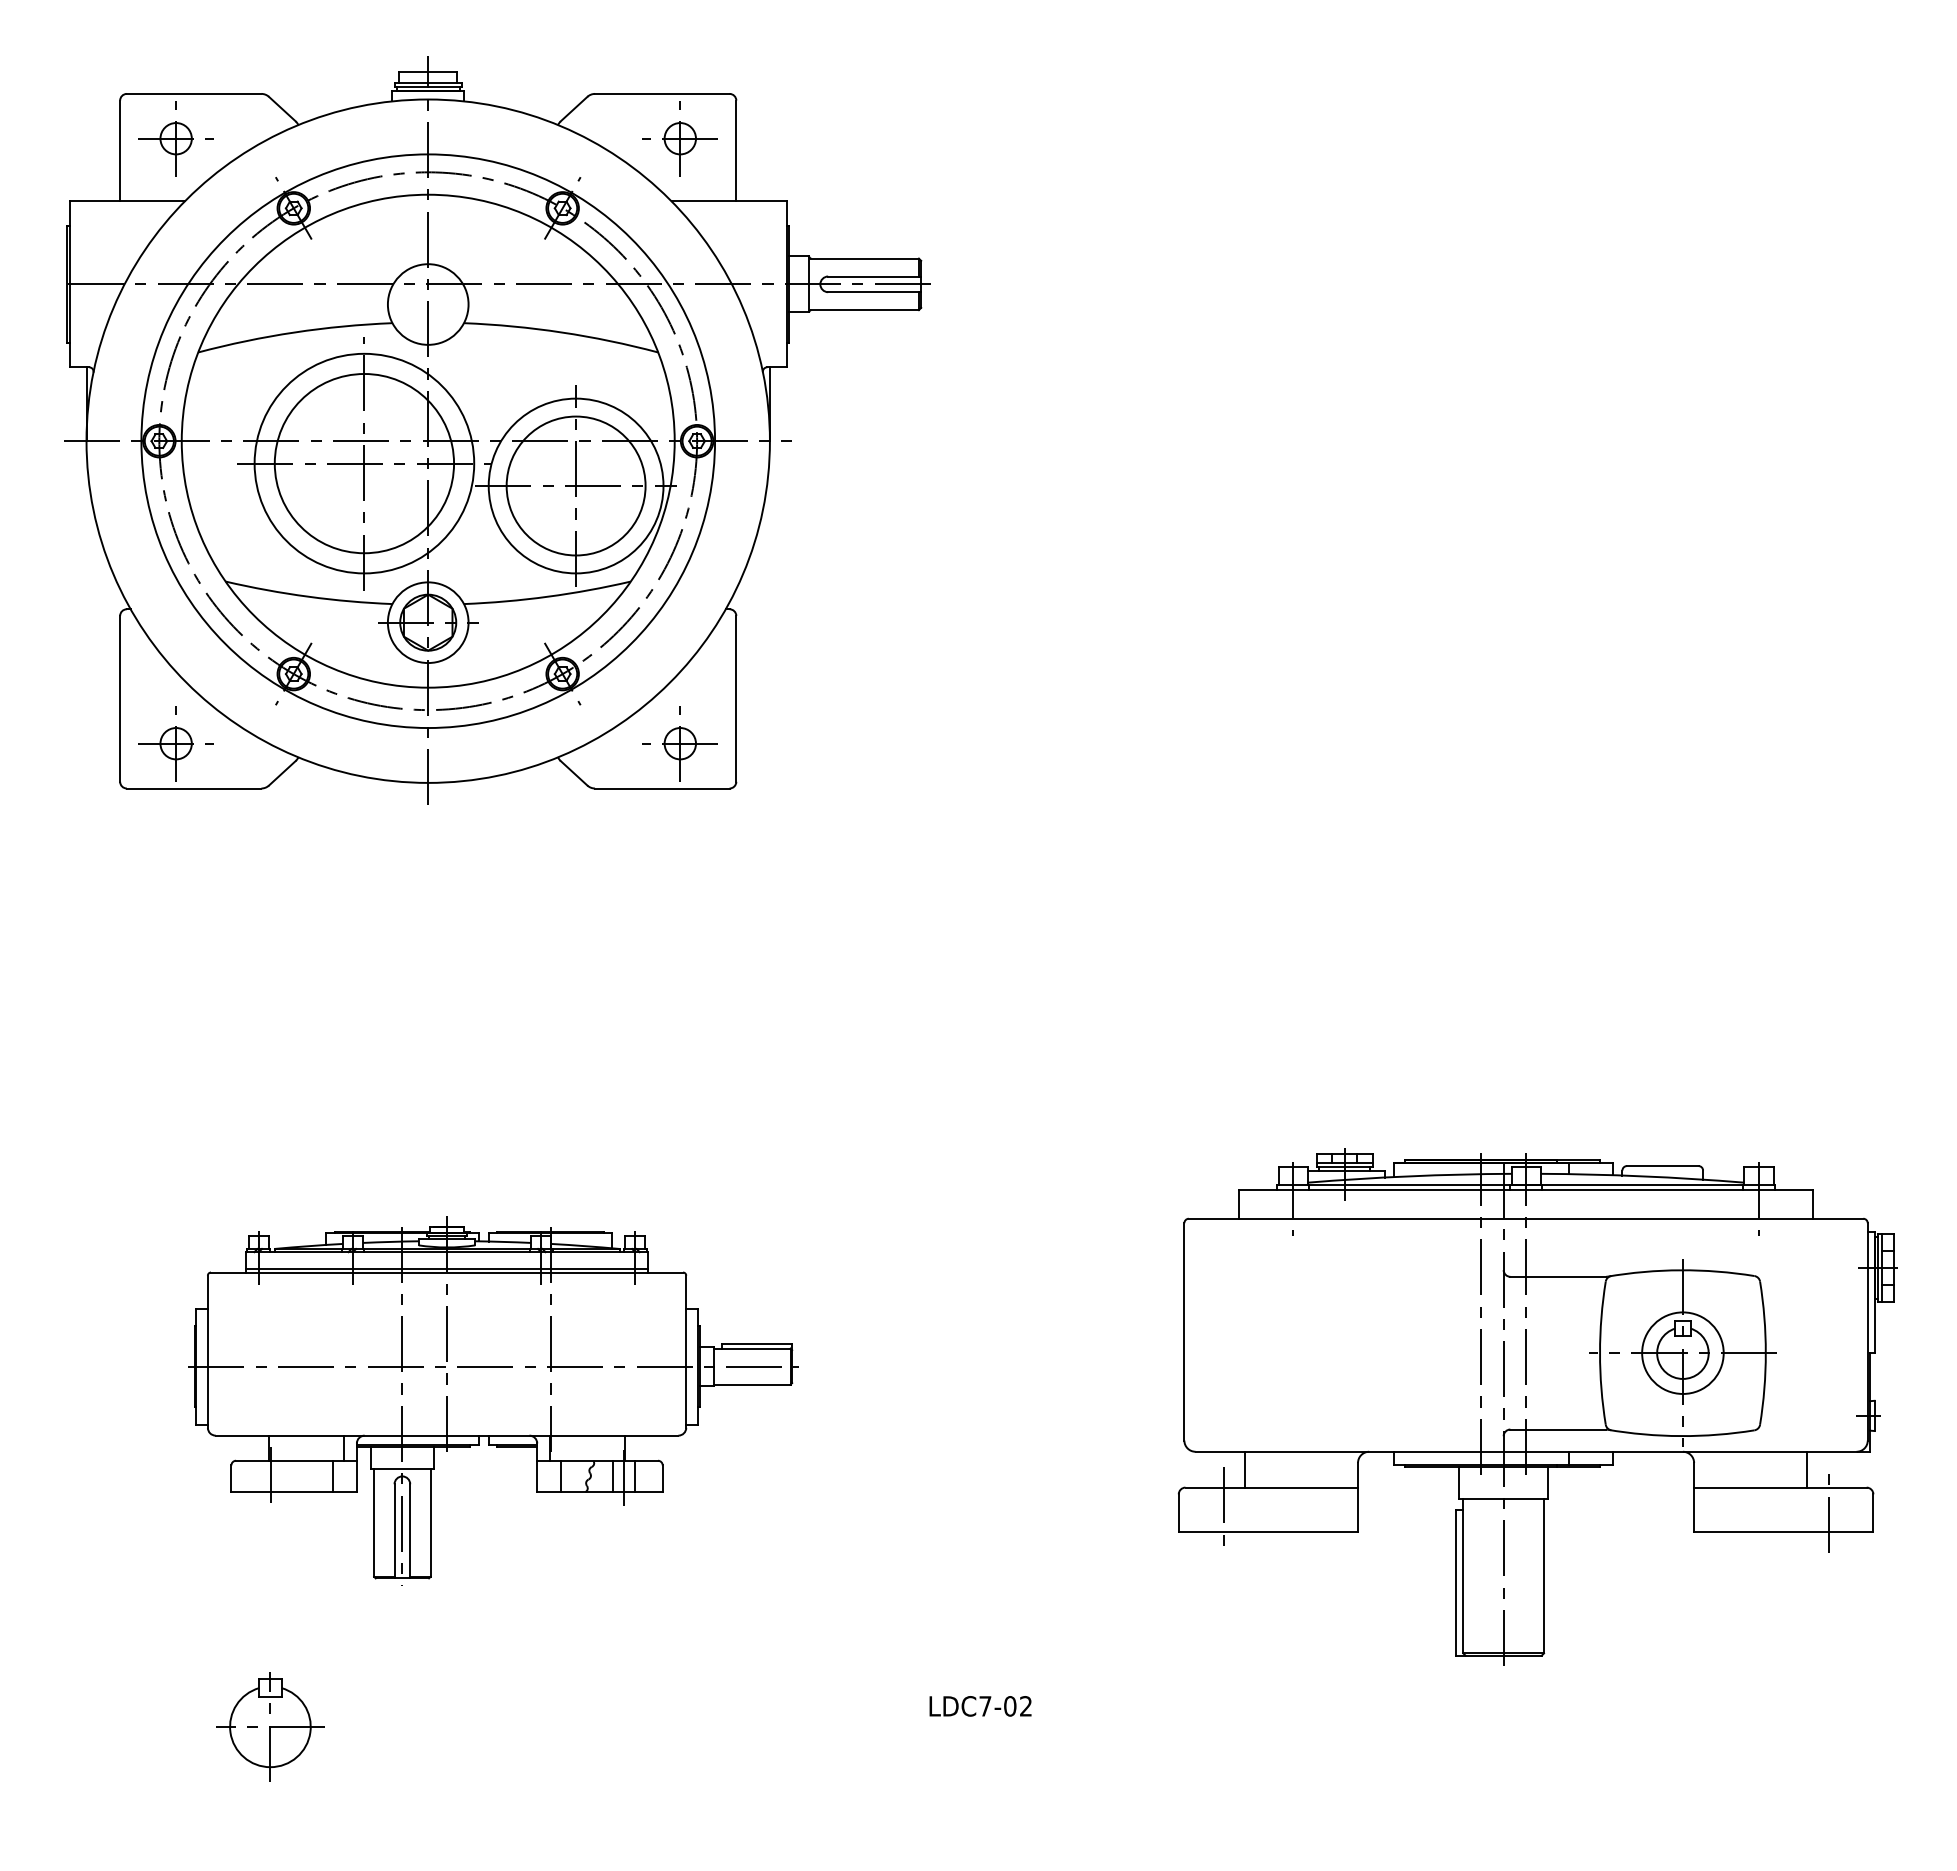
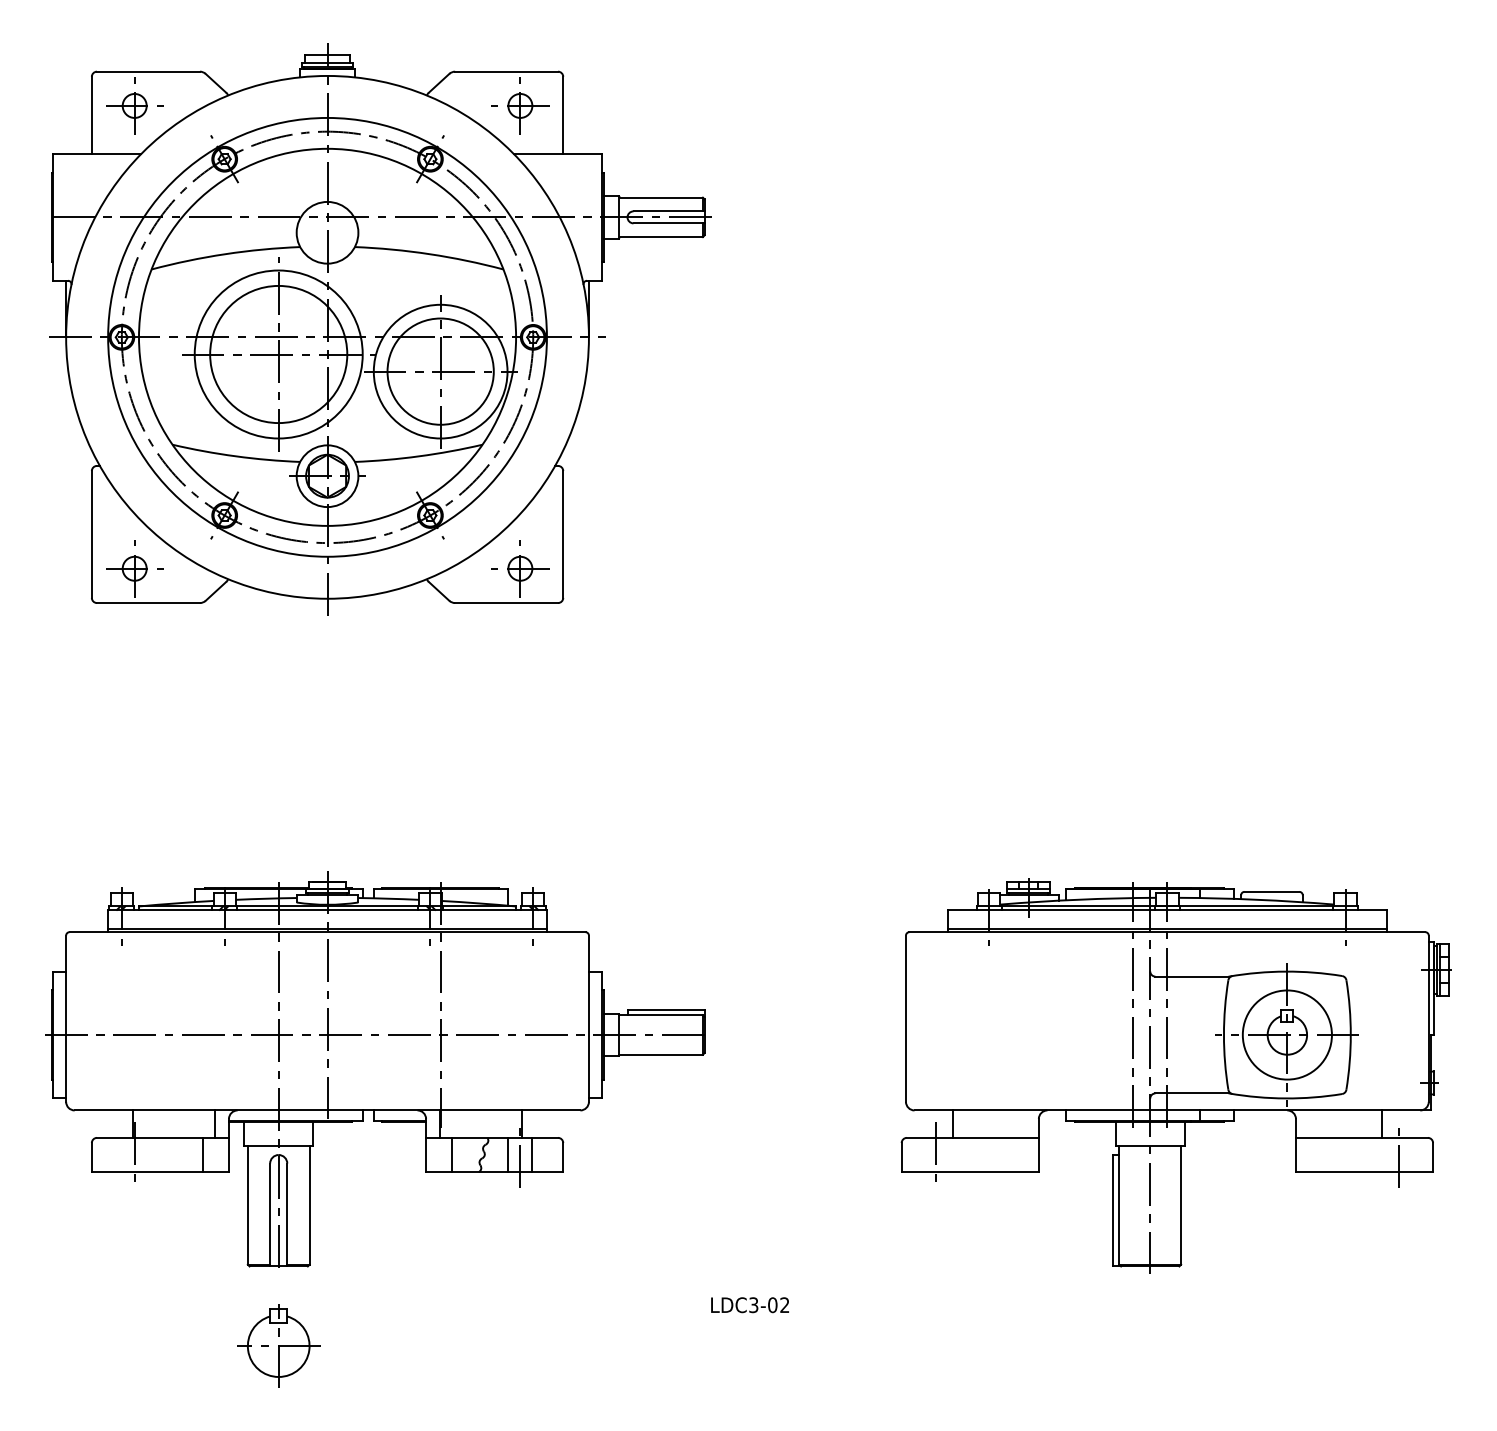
line: (1525, 1214) -> (1166, 928), added
circle: (1682, 1352) -> (1287, 1034), size x1.43
part: (490, 1397) -> (375, 1068), size x1.43
text: (985, 1706) -> (753, 1305), LDC7-02 -> LDC3-02
part: (270, 1726) -> (278, 1345), moved

